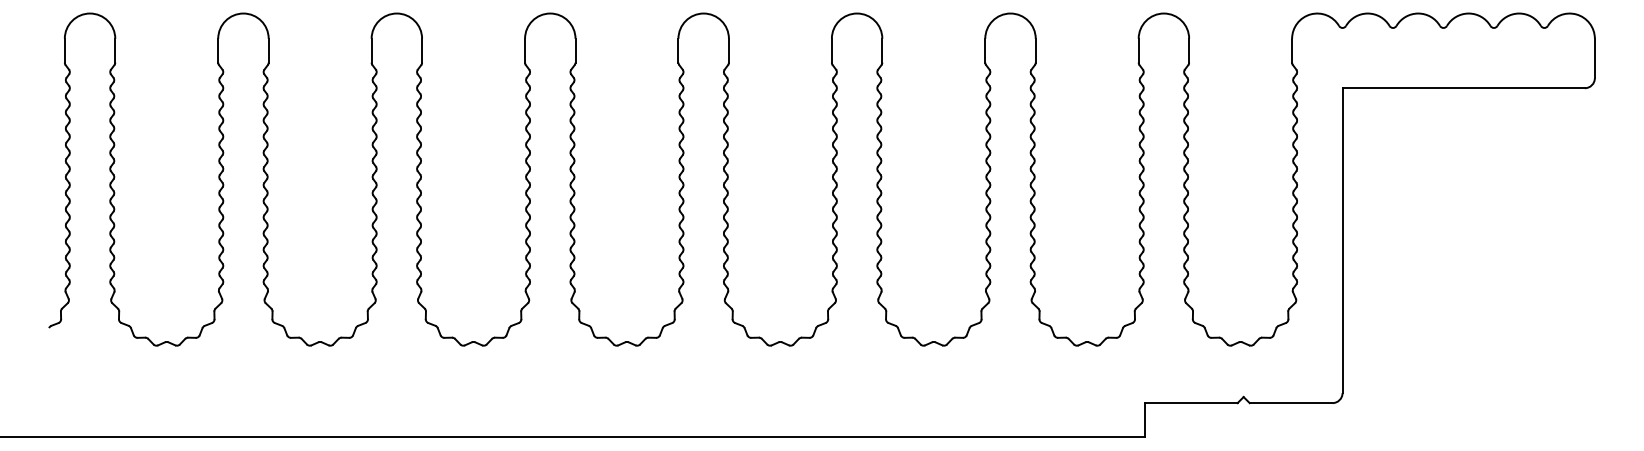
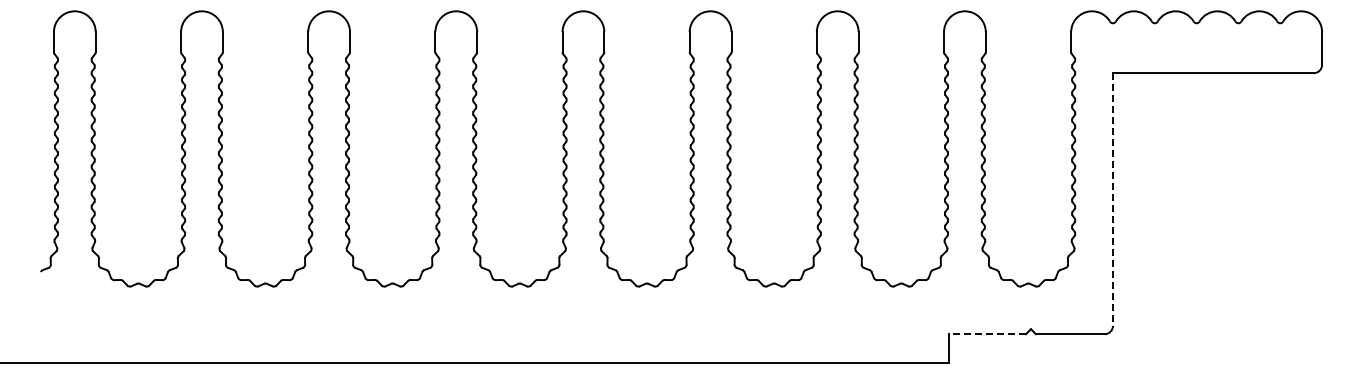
line: (1342, 241) -> (1112, 200), solid -> dashed
line: (1189, 403) -> (986, 334), solid -> dashed

